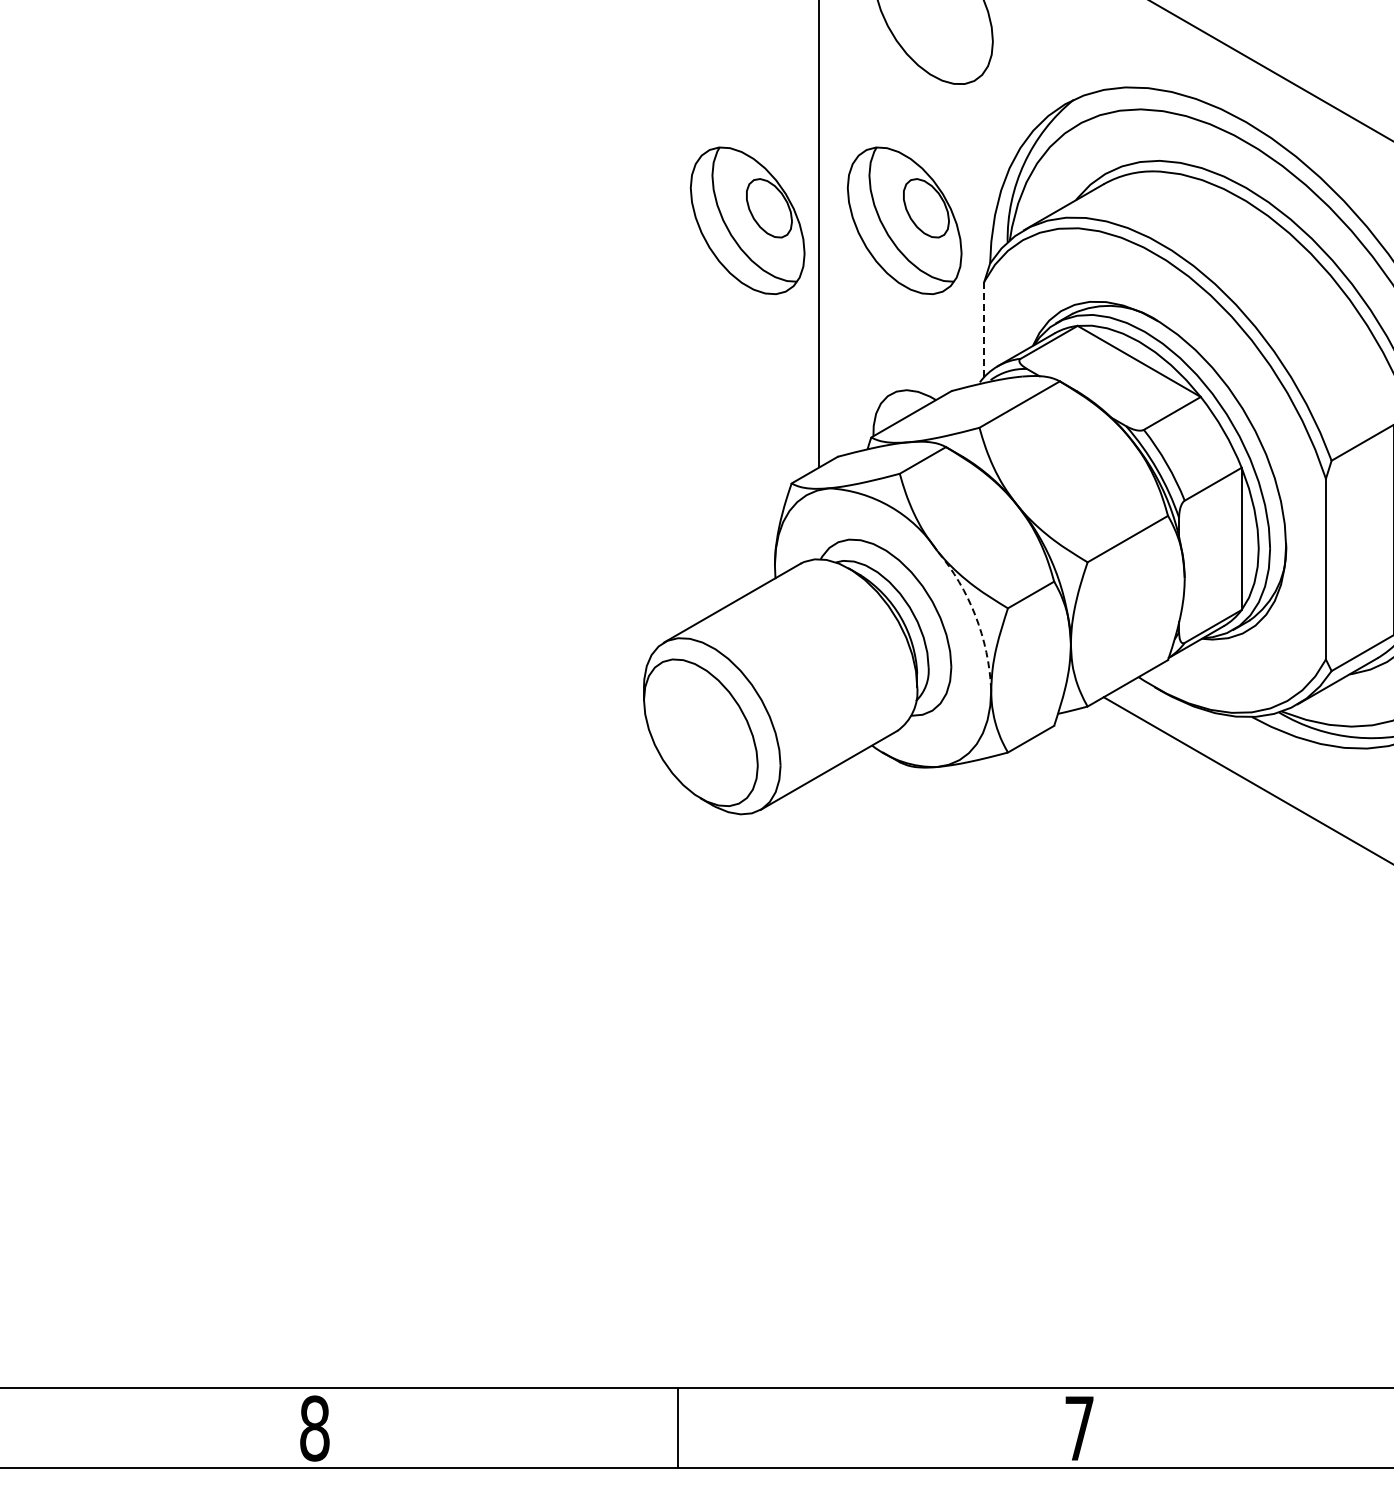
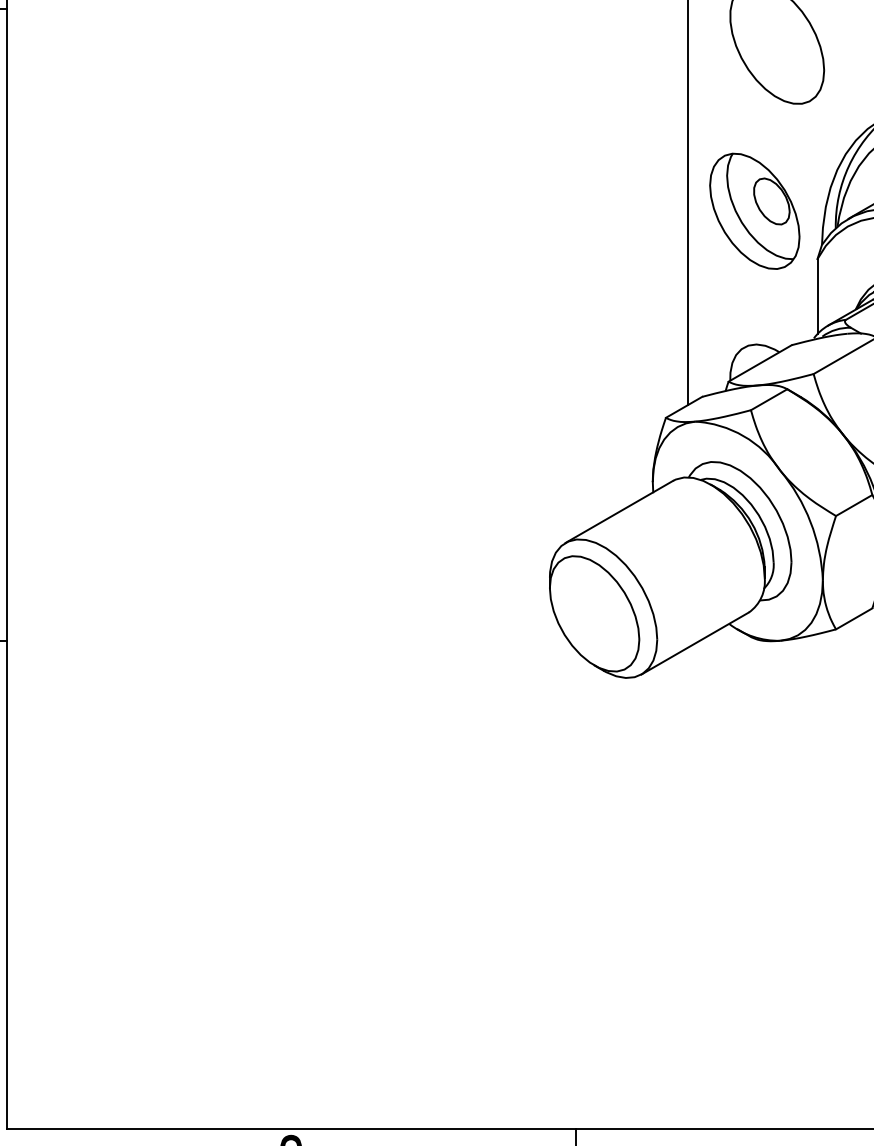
part: (747, 220) -> (631, 211), removed
line: (984, 329) -> (817, 296), dashed -> solid
arc: (975, 616) -> (810, 522), dashed -> solid

